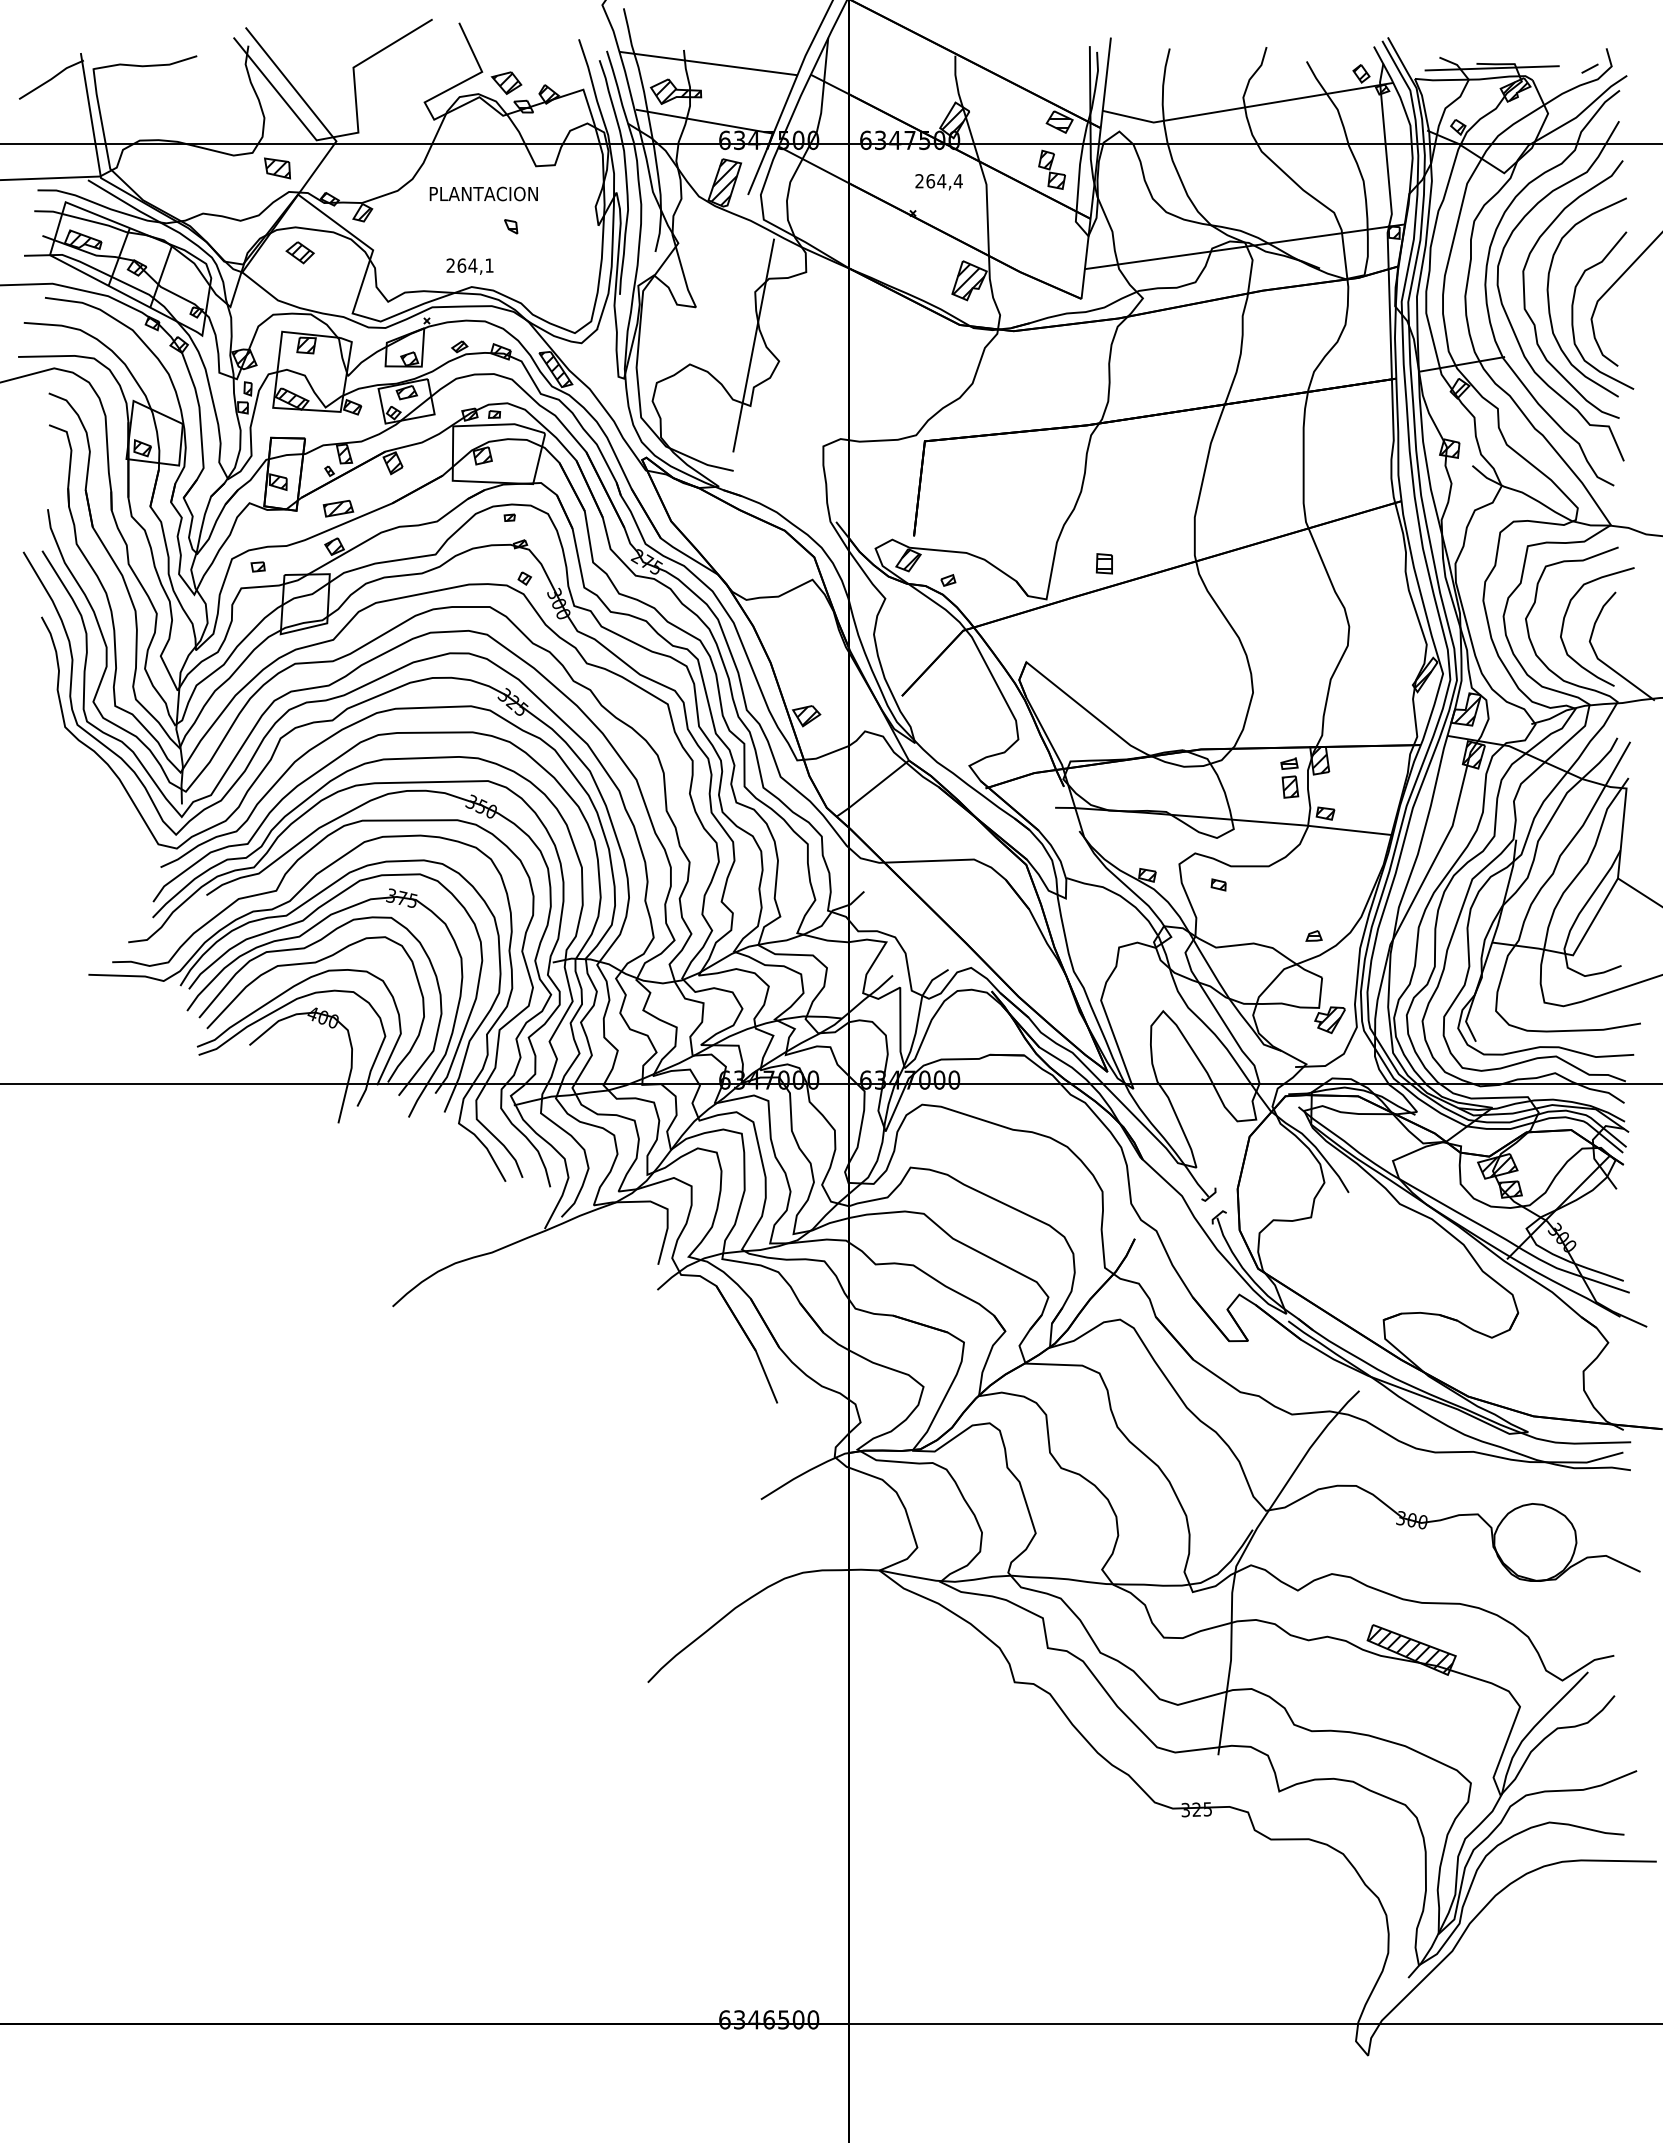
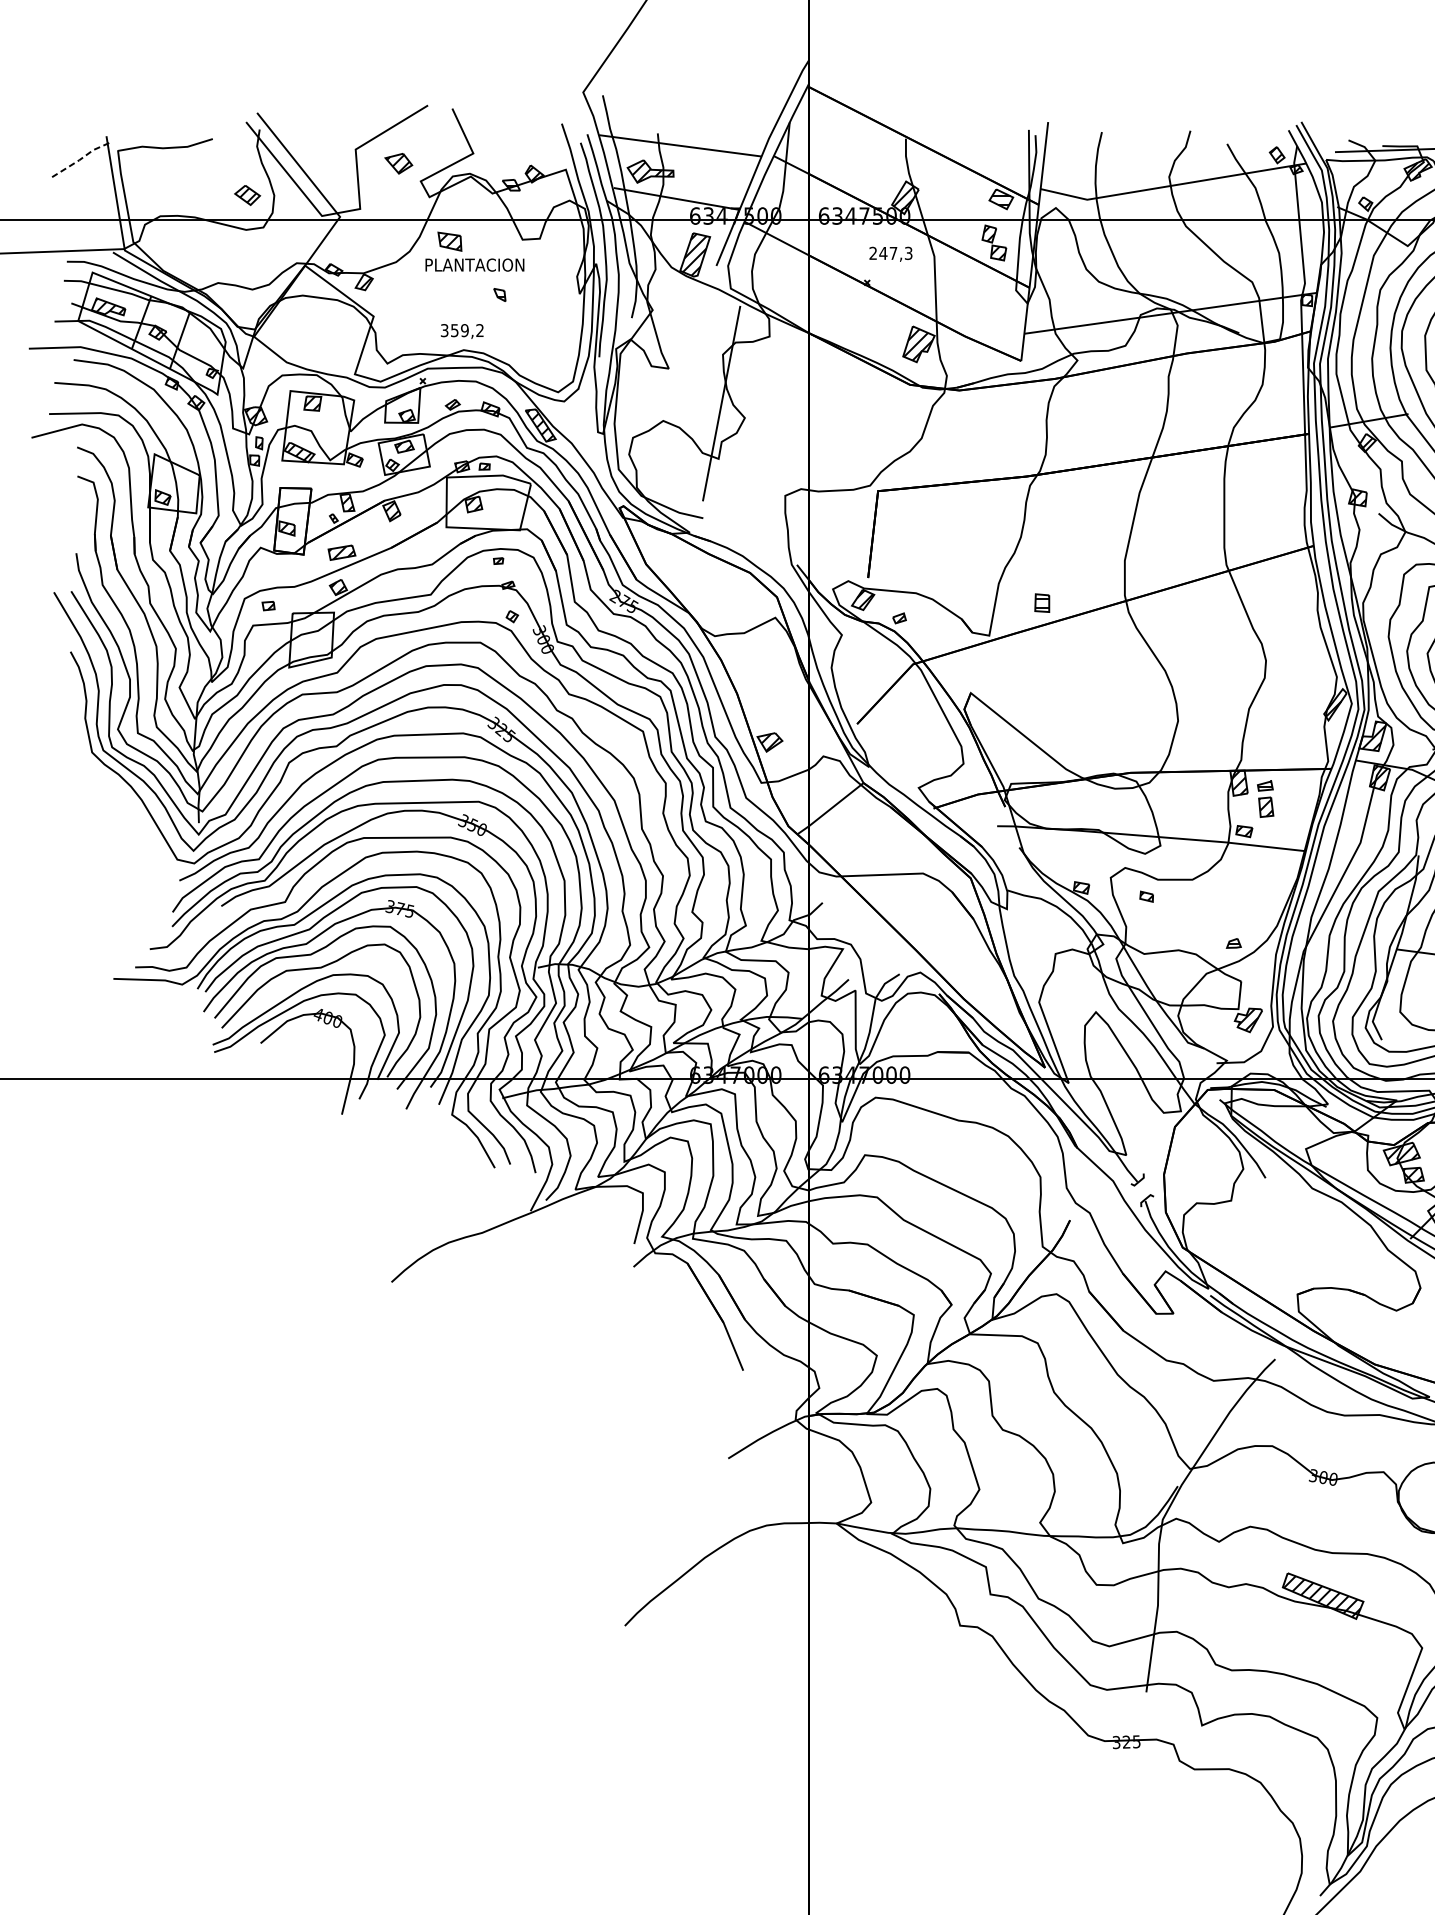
line: (51, 79) -> (79, 160), solid -> dashed
part: (506, 82) -> (398, 163), moved
part: (277, 168) -> (449, 241), moved
text: (944, 181) -> (896, 253), 264,4 -> 247,3
part: (299, 252) -> (246, 195), moved
text: (469, 265) -> (461, 330), 264,1 -> 359,2
part: (1289, 777) -> (1265, 798), moved

